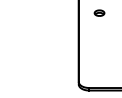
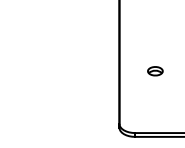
part: (99, 12) -> (155, 70), moved

